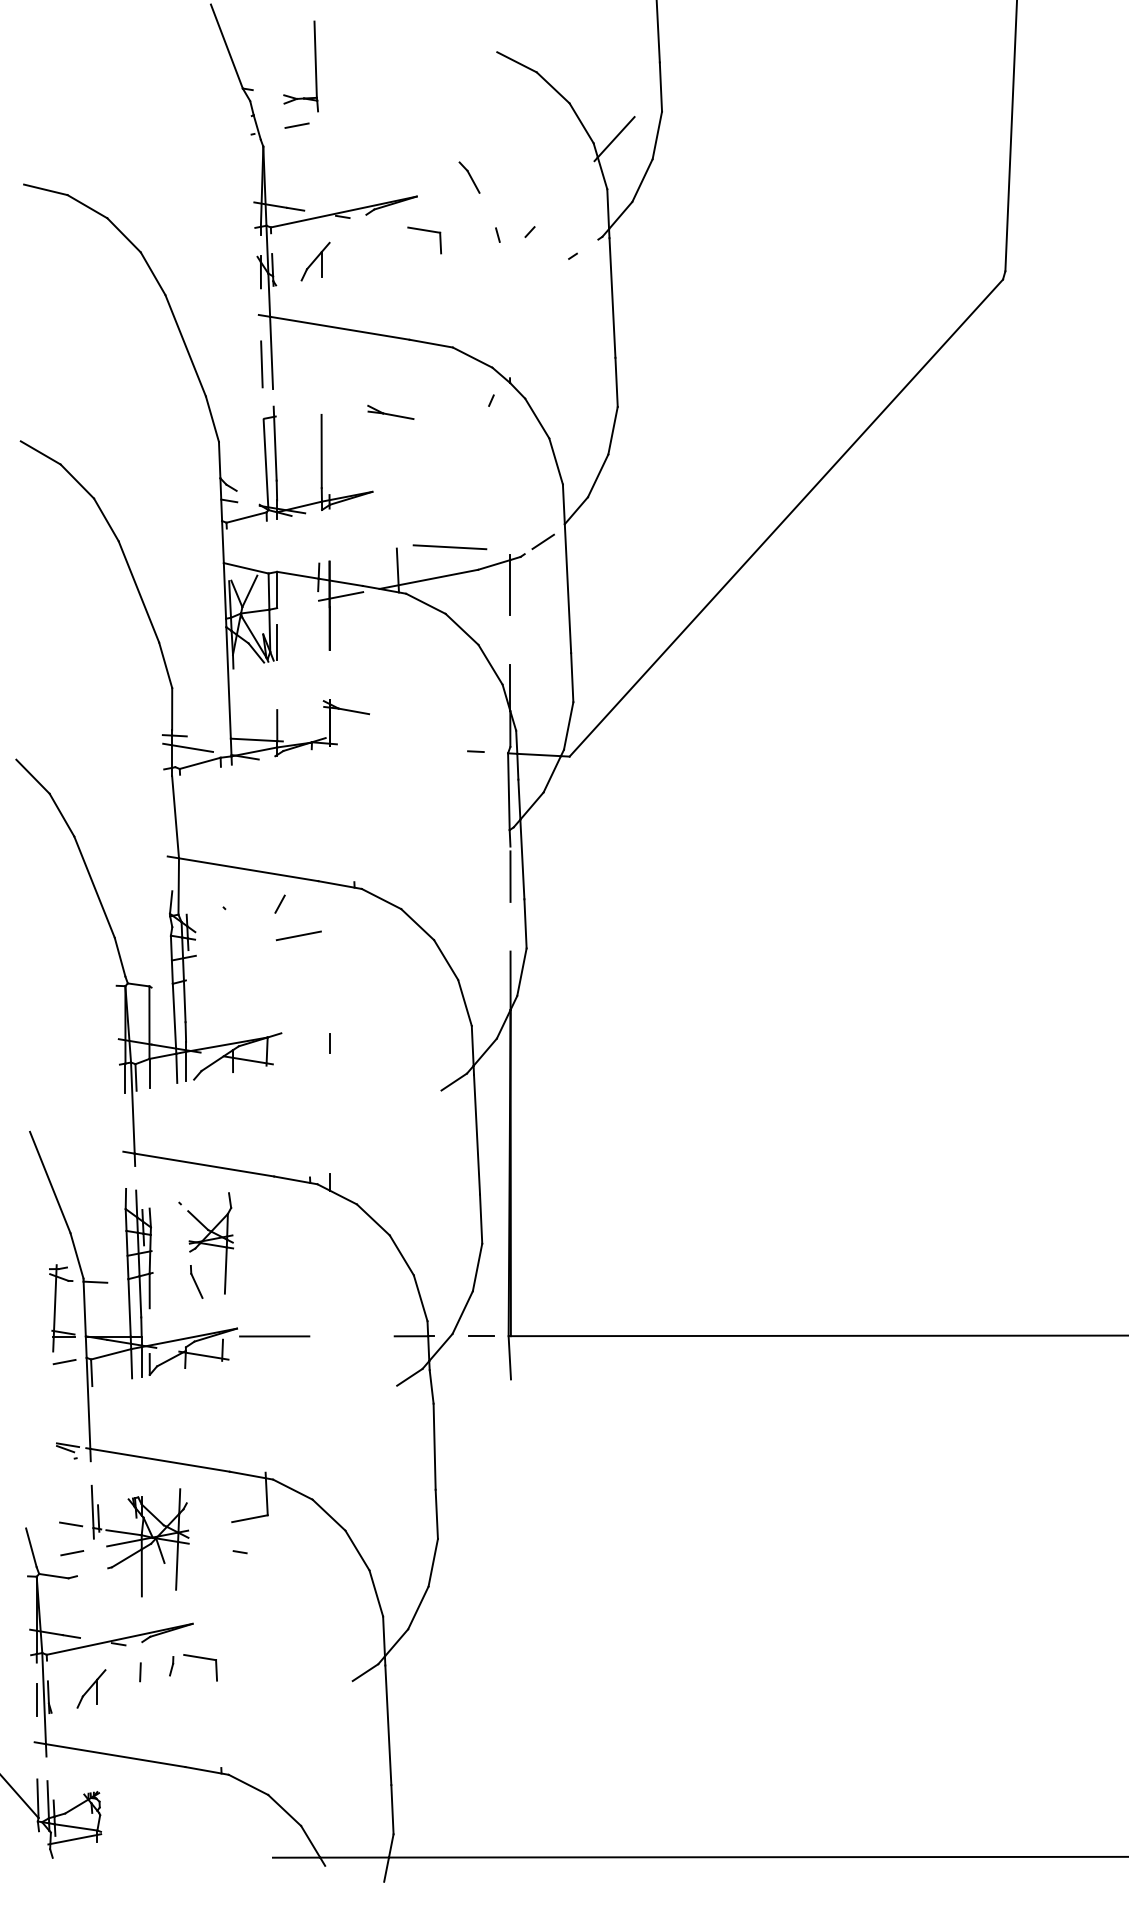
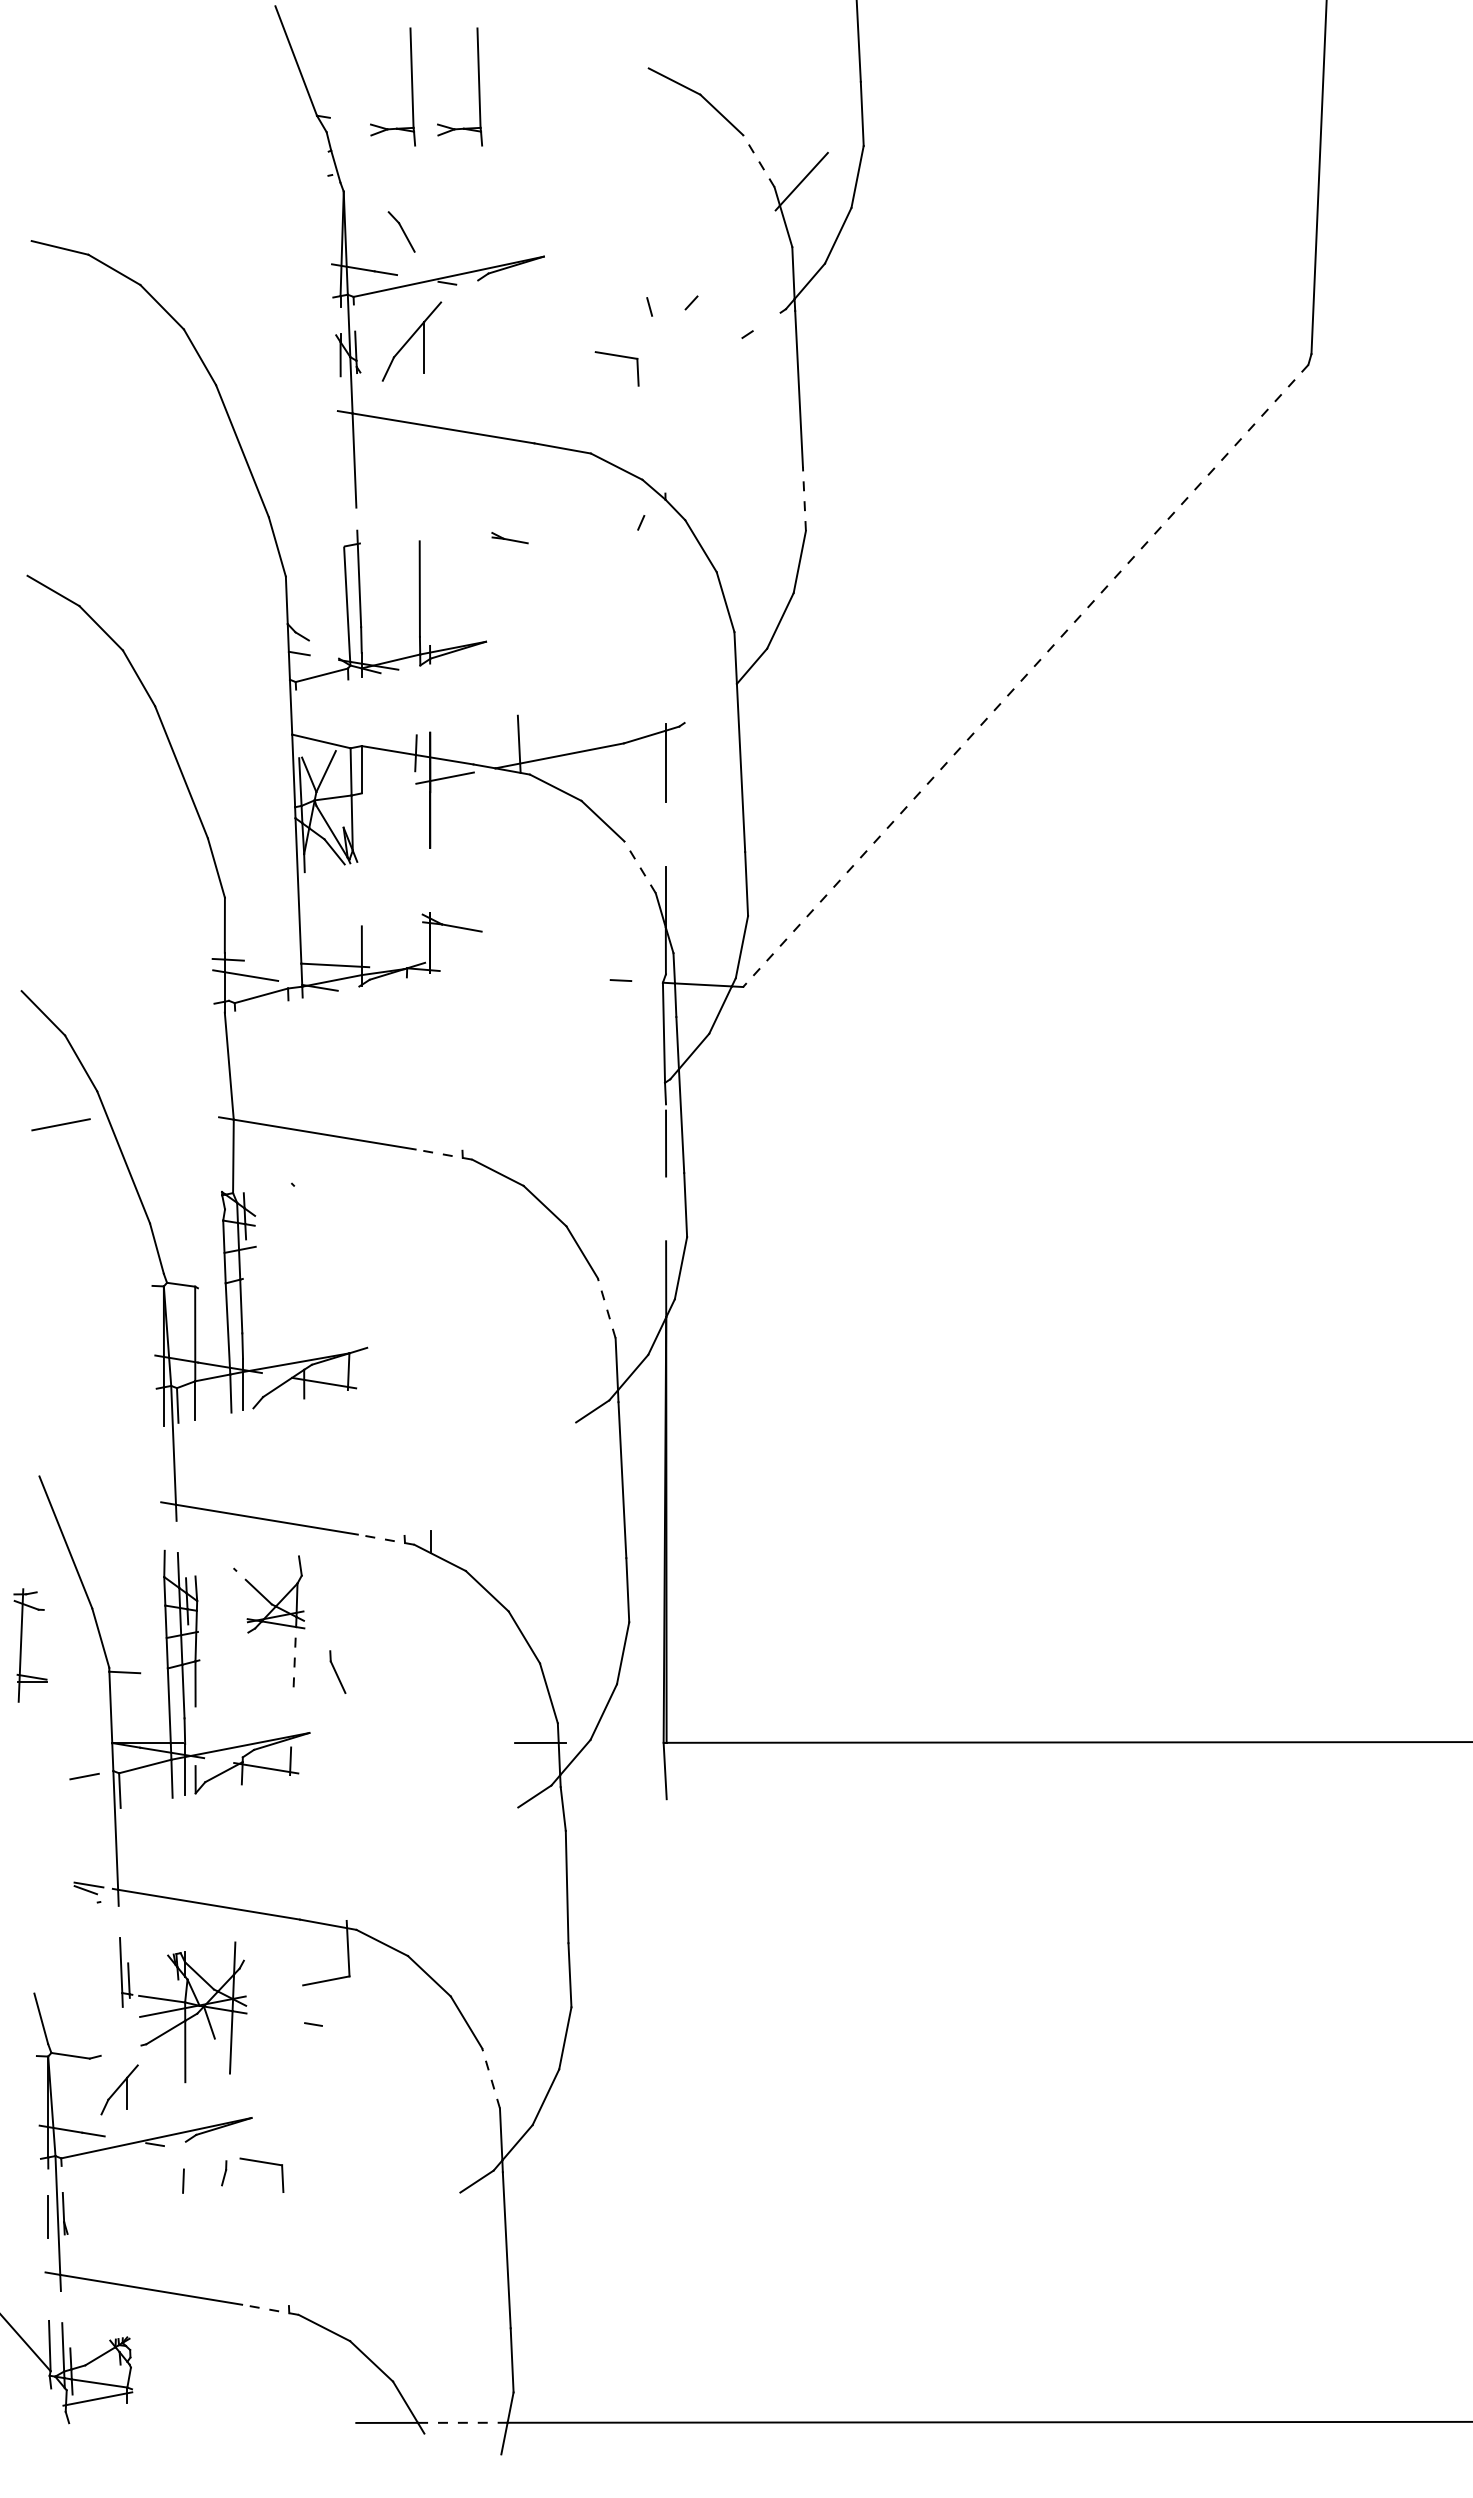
part: (366, 66) -> (478, 86), added
line: (581, 122) -> (758, 160), solid -> dashed
line: (296, 125) -> (387, 164), removed
part: (469, 177) -> (401, 231), moved
part: (424, 230) -> (616, 356), moved
part: (315, 261) -> (411, 341), size x1.6
line: (261, 364) -> (341, 475), removed
line: (616, 382) -> (804, 498), solid -> dashed
part: (390, 411) -> (509, 537), size x0.6
line: (786, 518) -> (1025, 676), solid -> dashed
line: (543, 541) -> (708, 706), removed
line: (450, 546) -> (587, 713), removed
line: (276, 642) -> (361, 838), removed
line: (490, 664) -> (639, 866), solid -> dashed
line: (339, 885) -> (443, 1154), solid -> dashed
line: (171, 901) -> (223, 1176), removed
line: (280, 904) -> (365, 1179), removed
line: (298, 935) -> (60, 1124), moved
line: (464, 1002) -> (606, 1307), solid -> dashed
line: (329, 1043) -> (430, 1361), removed
line: (296, 1180) -> (386, 1539), solid -> dashed
line: (225, 1269) -> (294, 1656), solid -> dashed
part: (196, 1281) -> (337, 1671), moved
part: (56, 1305) -> (22, 1641), moved
line: (480, 1335) -> (627, 1742), removed
line: (274, 1336) -> (358, 1743), removed
line: (70, 1523) -> (92, 1987), removed
line: (72, 1552) -> (94, 2025), removed
line: (375, 1593) -> (490, 2078), solid -> dashed
part: (91, 1688) -> (119, 2089), moved
line: (207, 1770) -> (270, 2309), solid -> dashed
line: (354, 1857) -> (462, 2422), solid -> dashed

